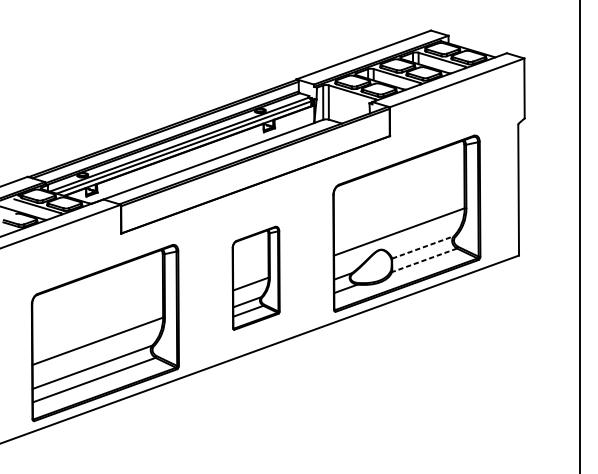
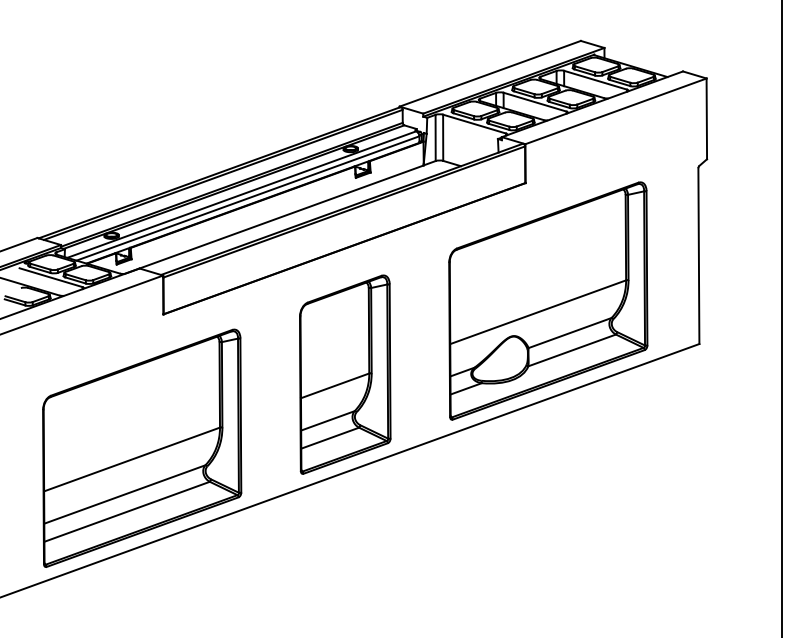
line: (423, 247) -> (570, 332), dashed -> solid
line: (424, 260) -> (572, 350), dashed -> solid
part: (256, 278) -> (345, 374), size x1.43

